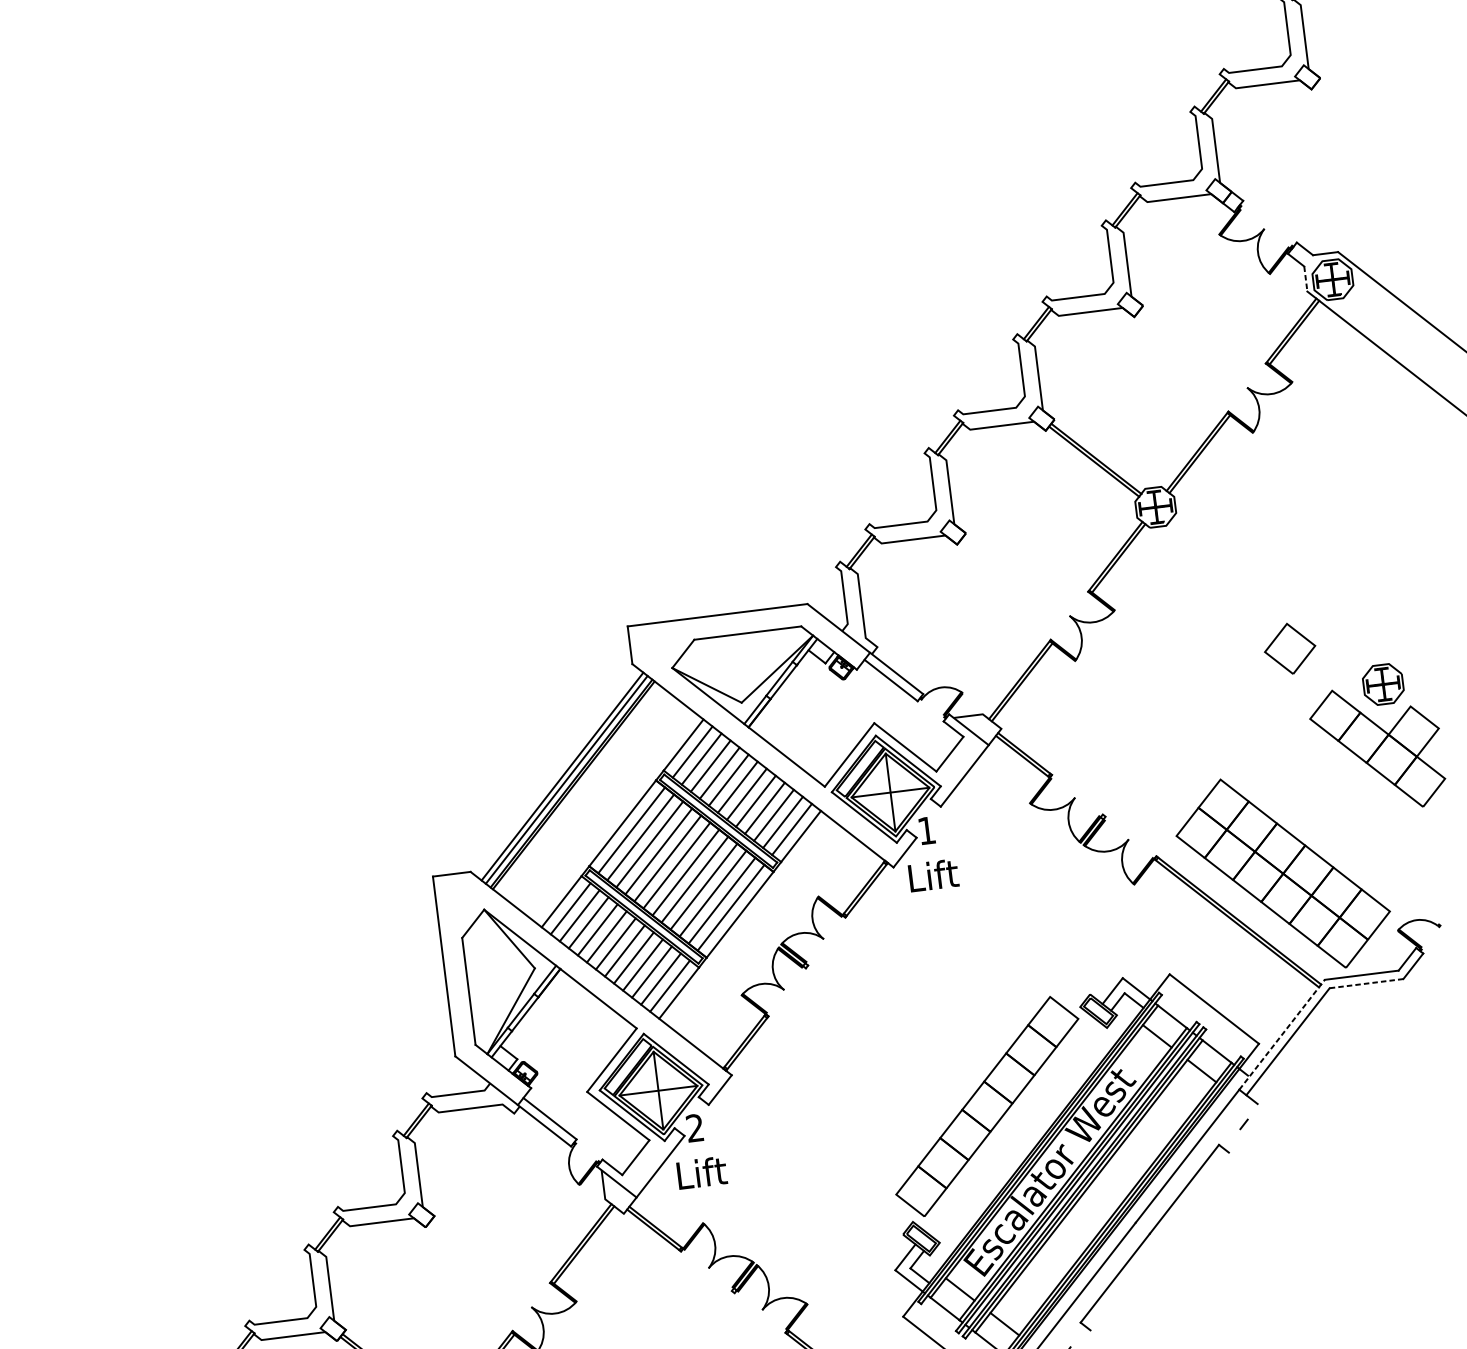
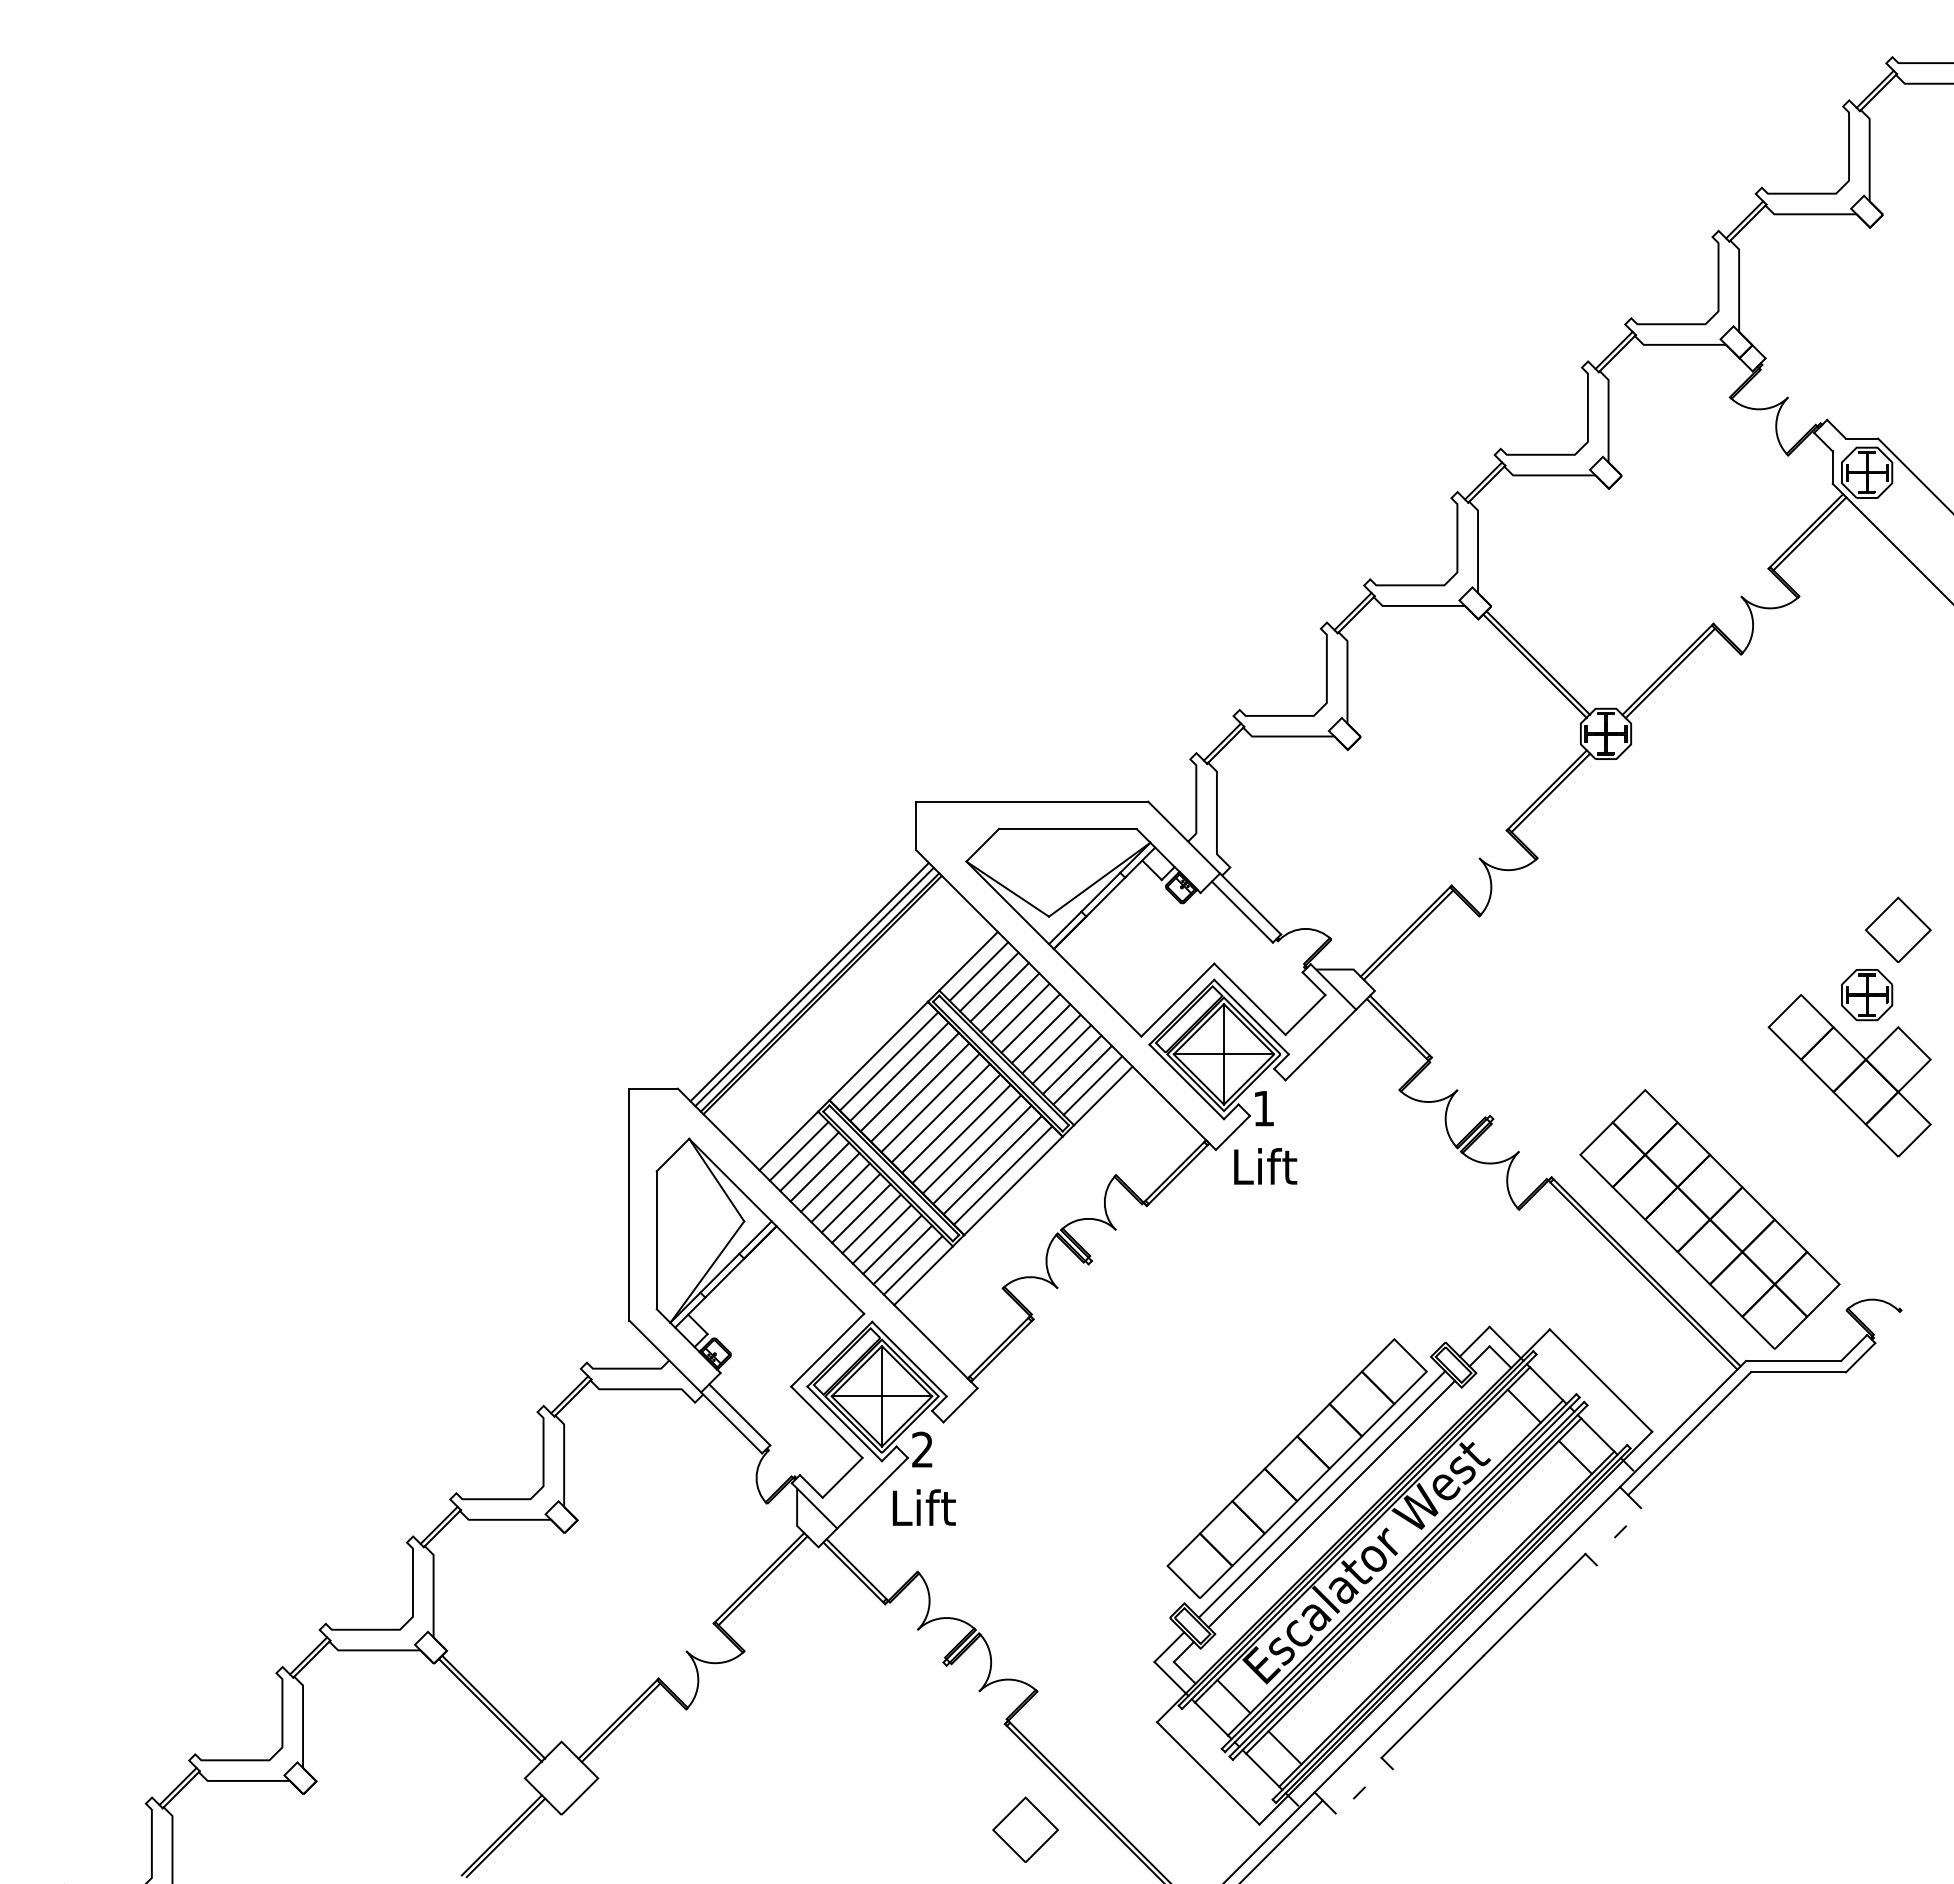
line: (1305, 279) -> (1832, 468), dashed -> solid
part: (1289, 648) -> (1897, 929), moved
line: (1366, 983) -> (1798, 1372), dashed -> solid
line: (1282, 1034) -> (1683, 1423), dashed -> solid
line: (1008, 1124) -> (1321, 1494), added
line: (1017, 1130) -> (1331, 1503), added

